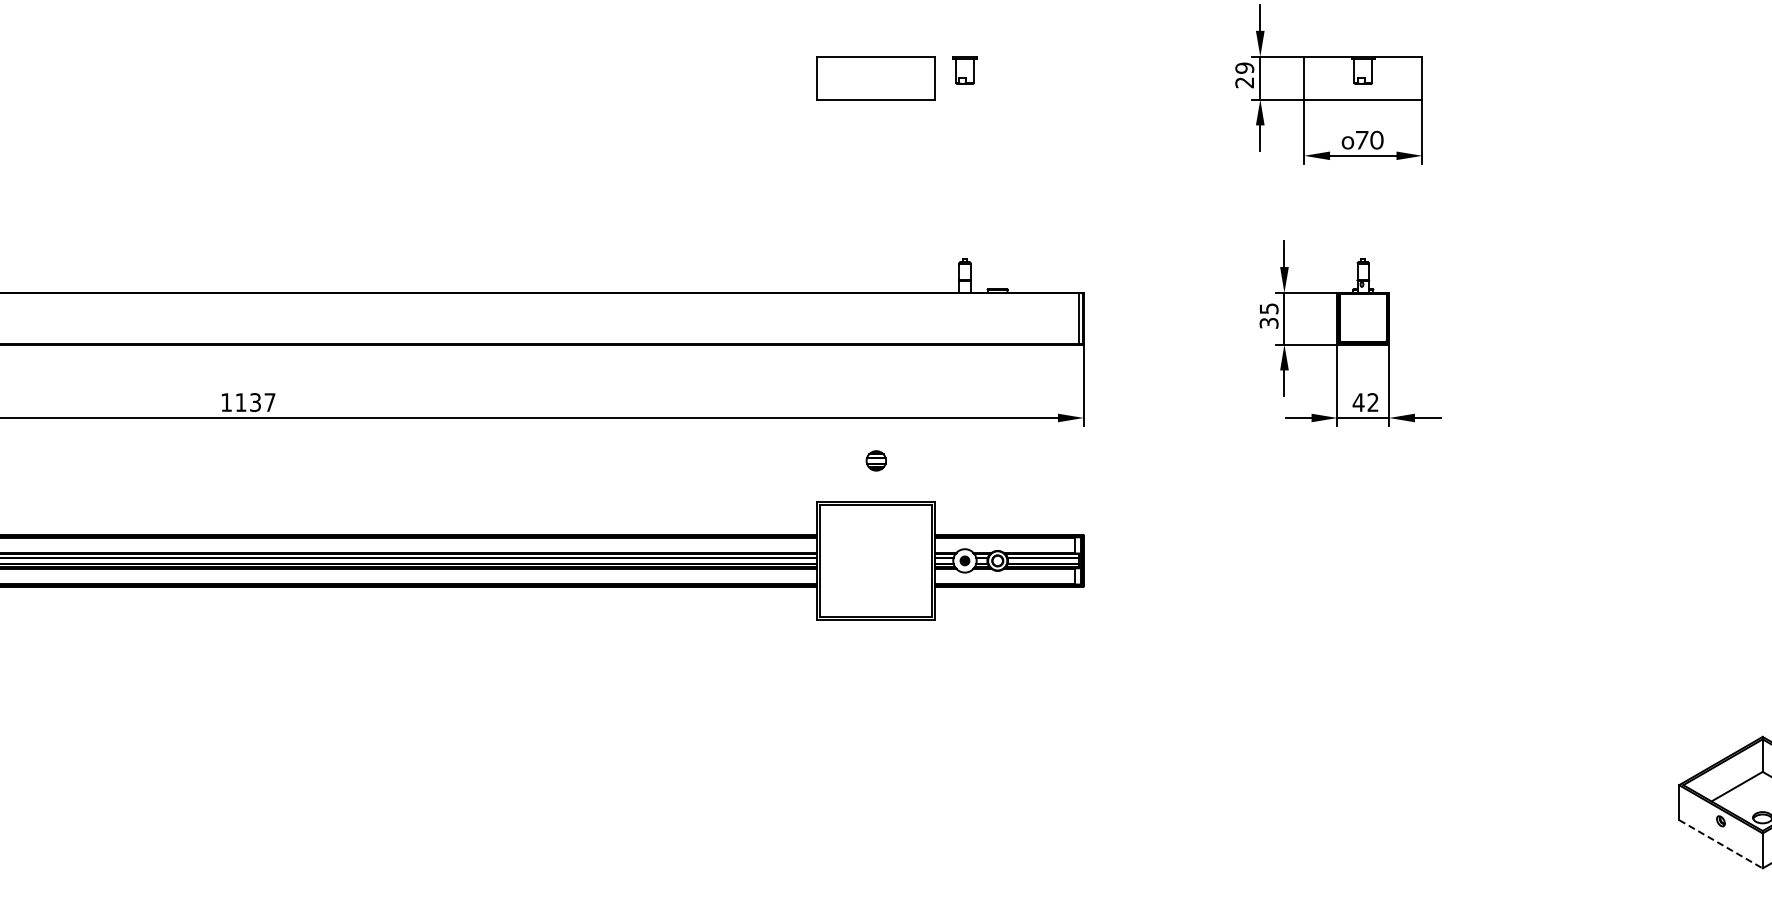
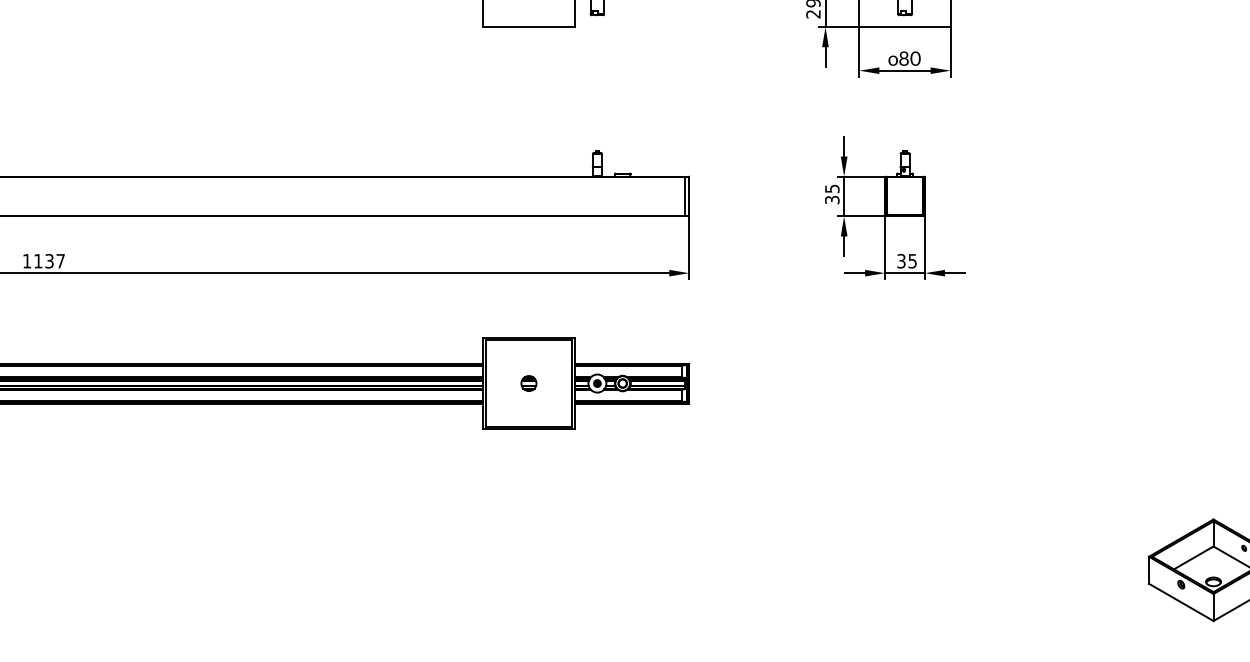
text: (1361, 139) -> (903, 58), 70 -> 80
text: (1365, 402) -> (906, 261), 42 -> 35
part: (875, 460) -> (528, 383), moved
line: (1721, 844) -> (1181, 602), dashed -> solid

